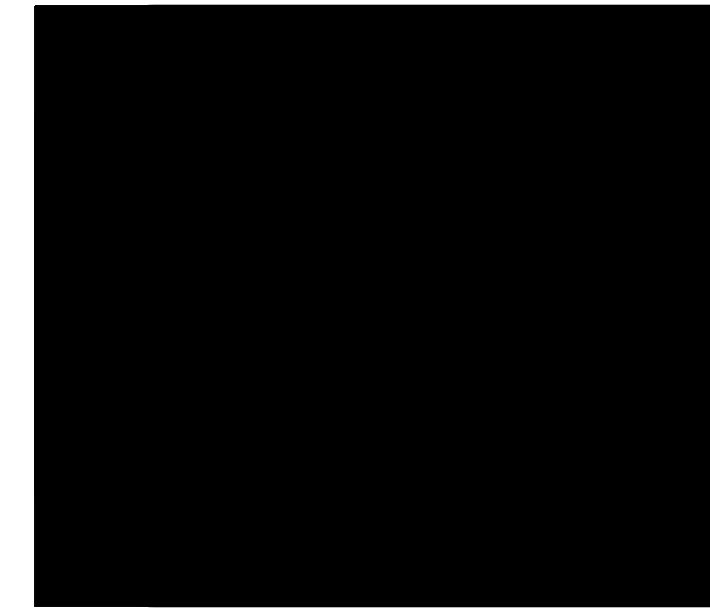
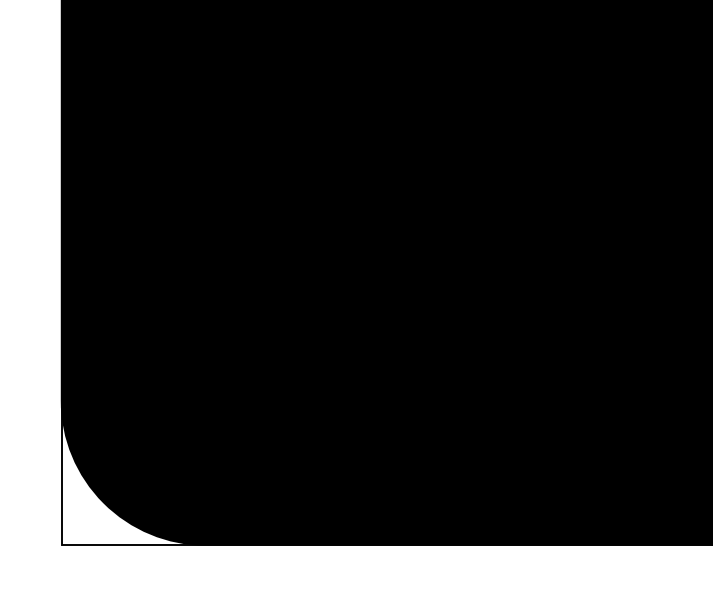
fill: (95, 546) -> (133, 473), removed

